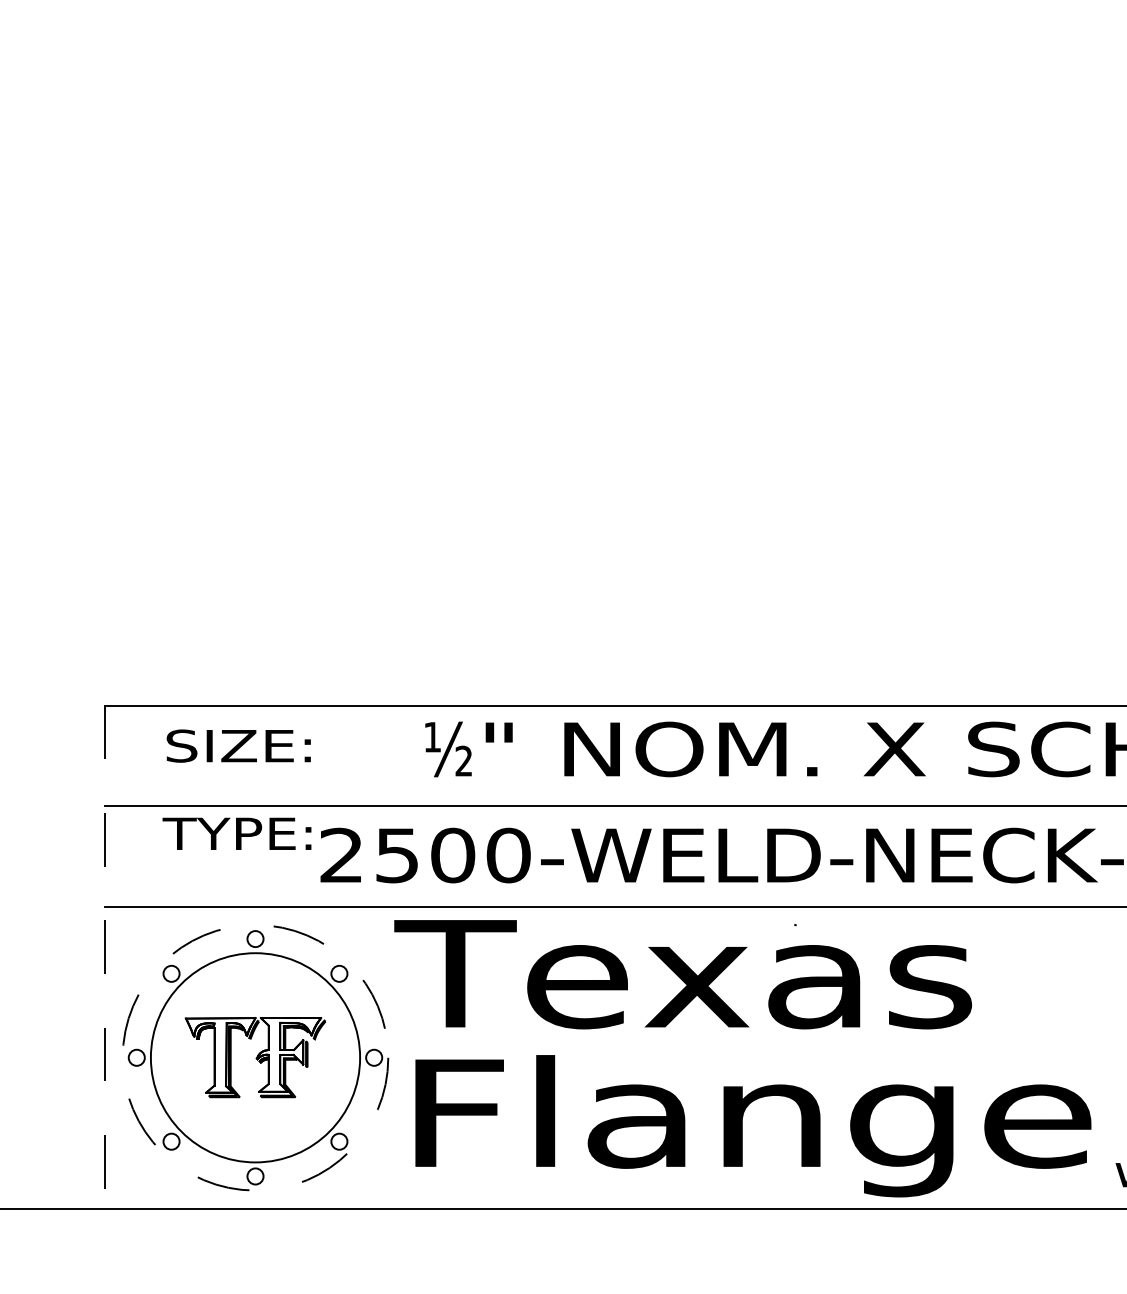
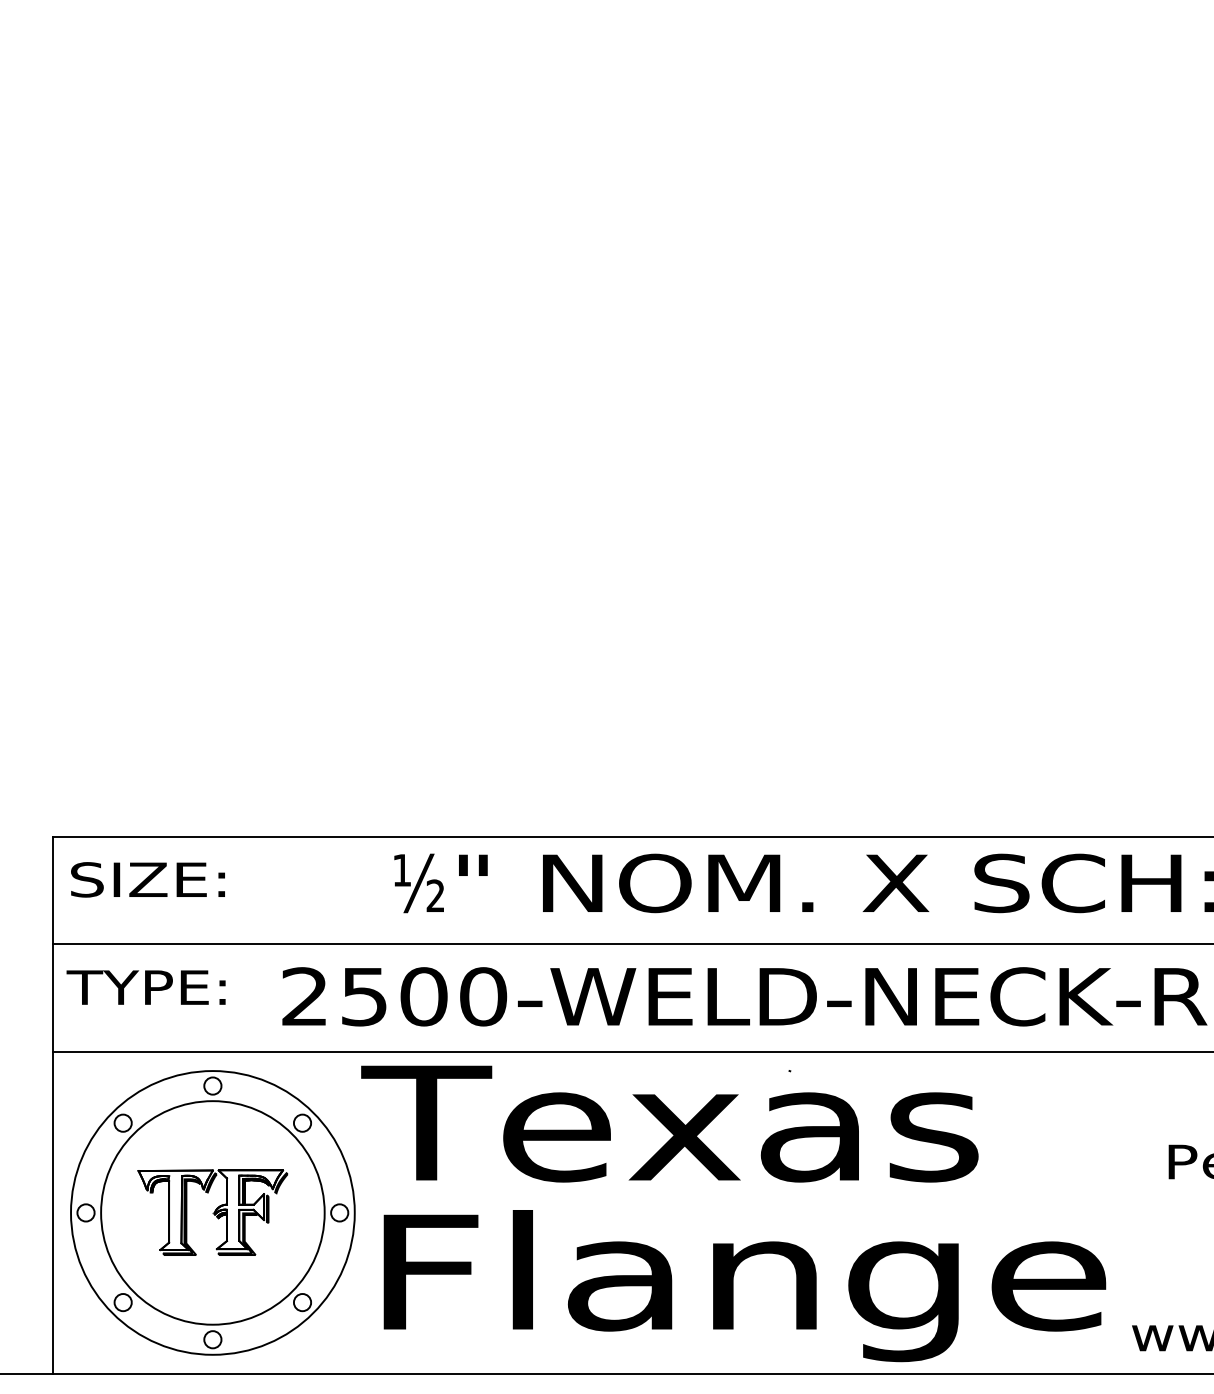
text: (238, 745) -> (147, 879), moved
text: (236, 833) -> (145, 987), moved
line: (105, 957) -> (52, 1105), dashed -> solid
circle: (255, 1057) -> (212, 1212), dashed -> solid

